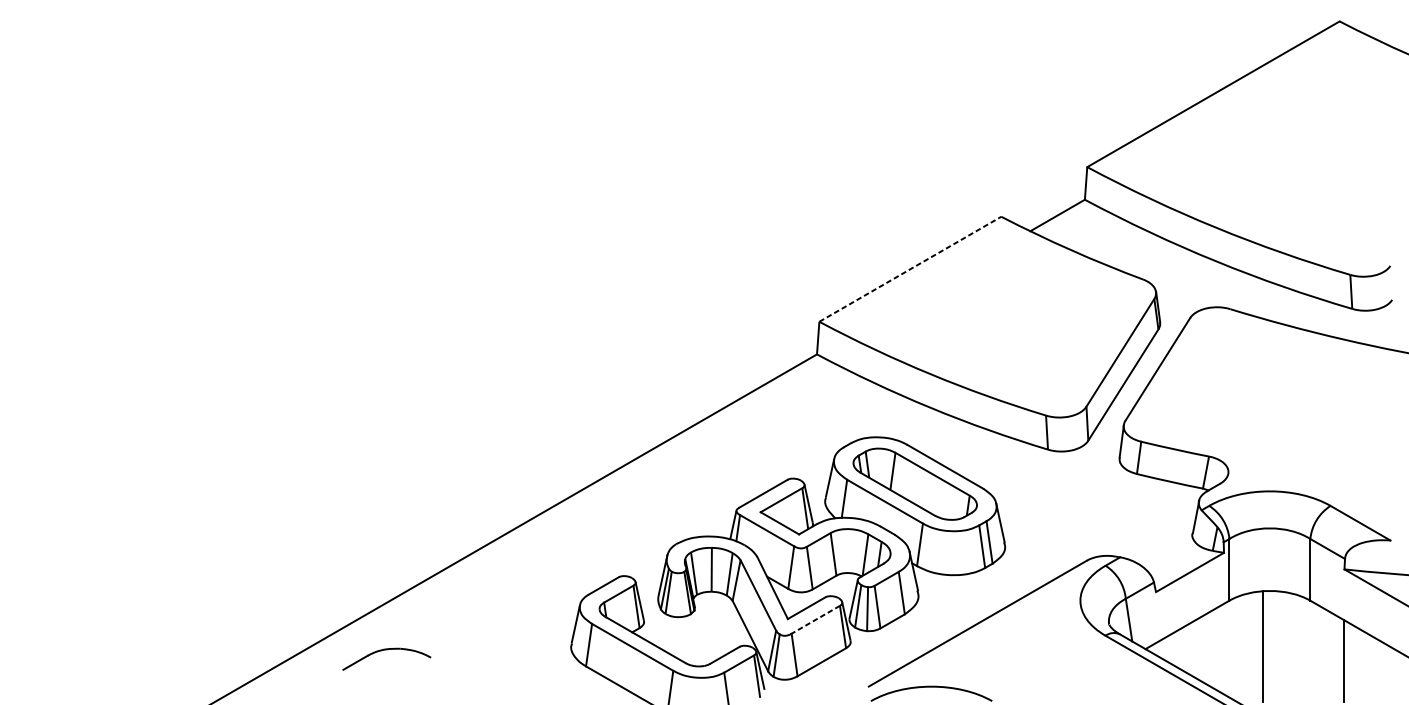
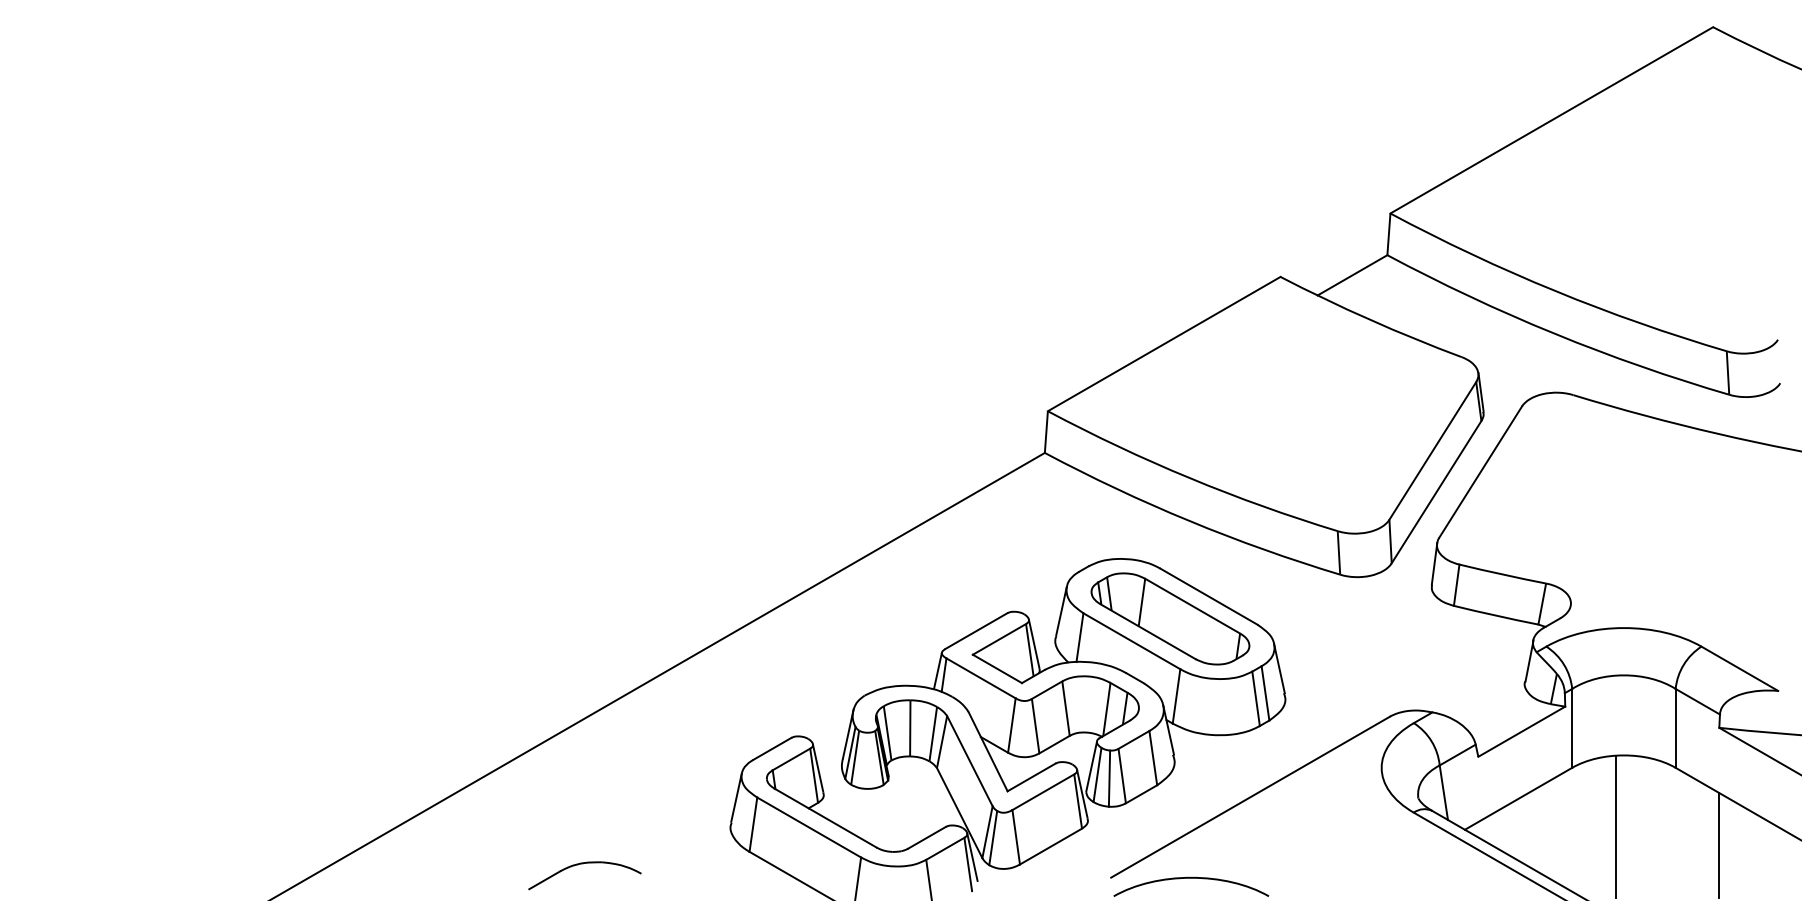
line: (910, 268) -> (1164, 343), dashed -> solid
line: (815, 619) -> (1043, 792), dashed -> solid
part: (385, 650) -> (583, 864), moved

